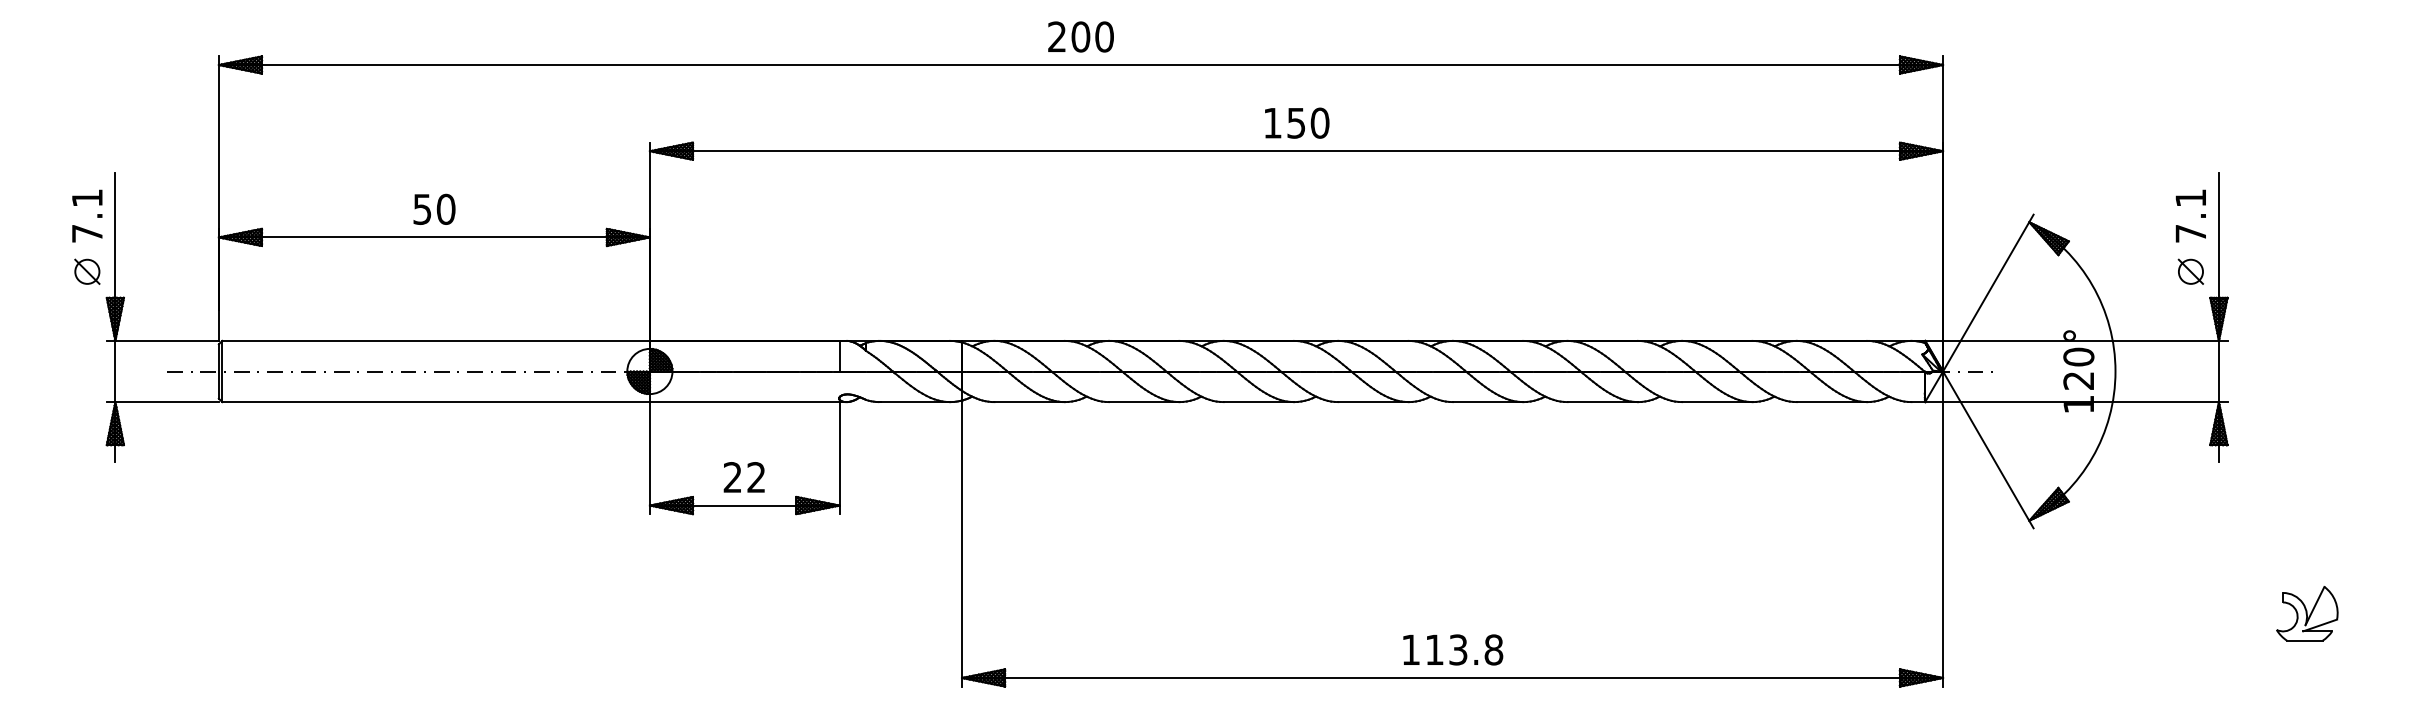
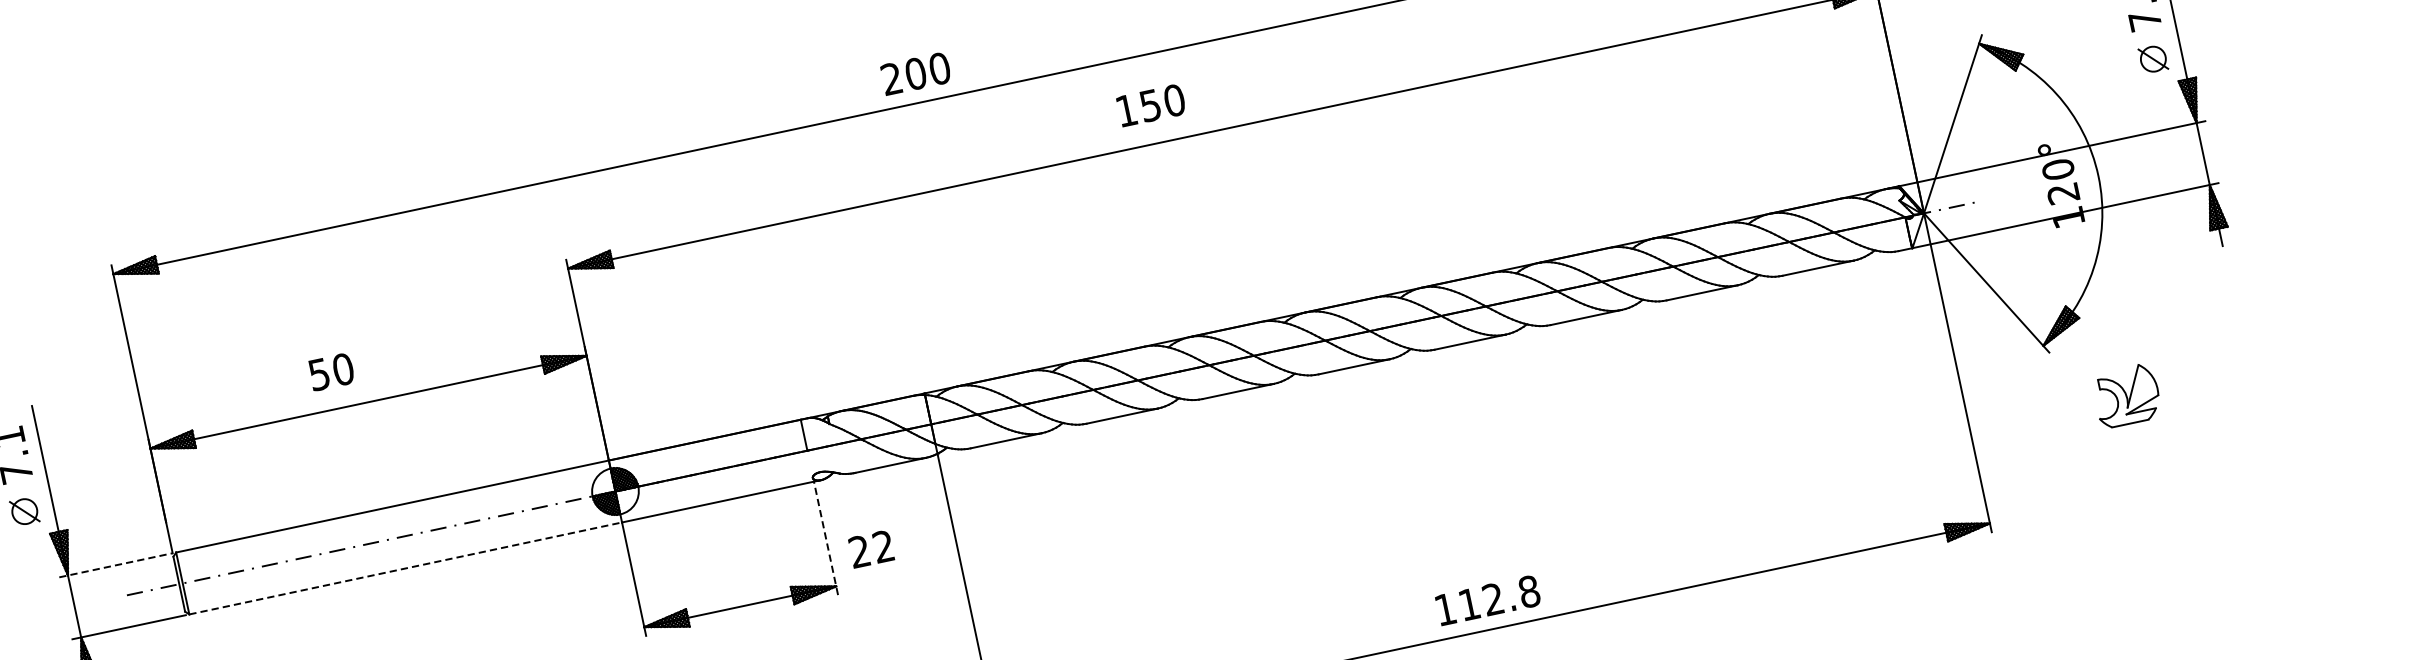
text: (1080, 36) -> (915, 73), moved
text: (1297, 122) -> (1151, 104), moved
text: (434, 208) -> (331, 371), moved
line: (163, 340) -> (116, 564), solid -> dashed
line: (436, 402) -> (406, 568), solid -> dashed
line: (839, 457) -> (825, 537), solid -> dashed
text: (743, 477) -> (870, 549), moved
part: (2307, 613) -> (2127, 395), moved
text: (1458, 649) -> (1493, 598), 113.8 -> 112.8

